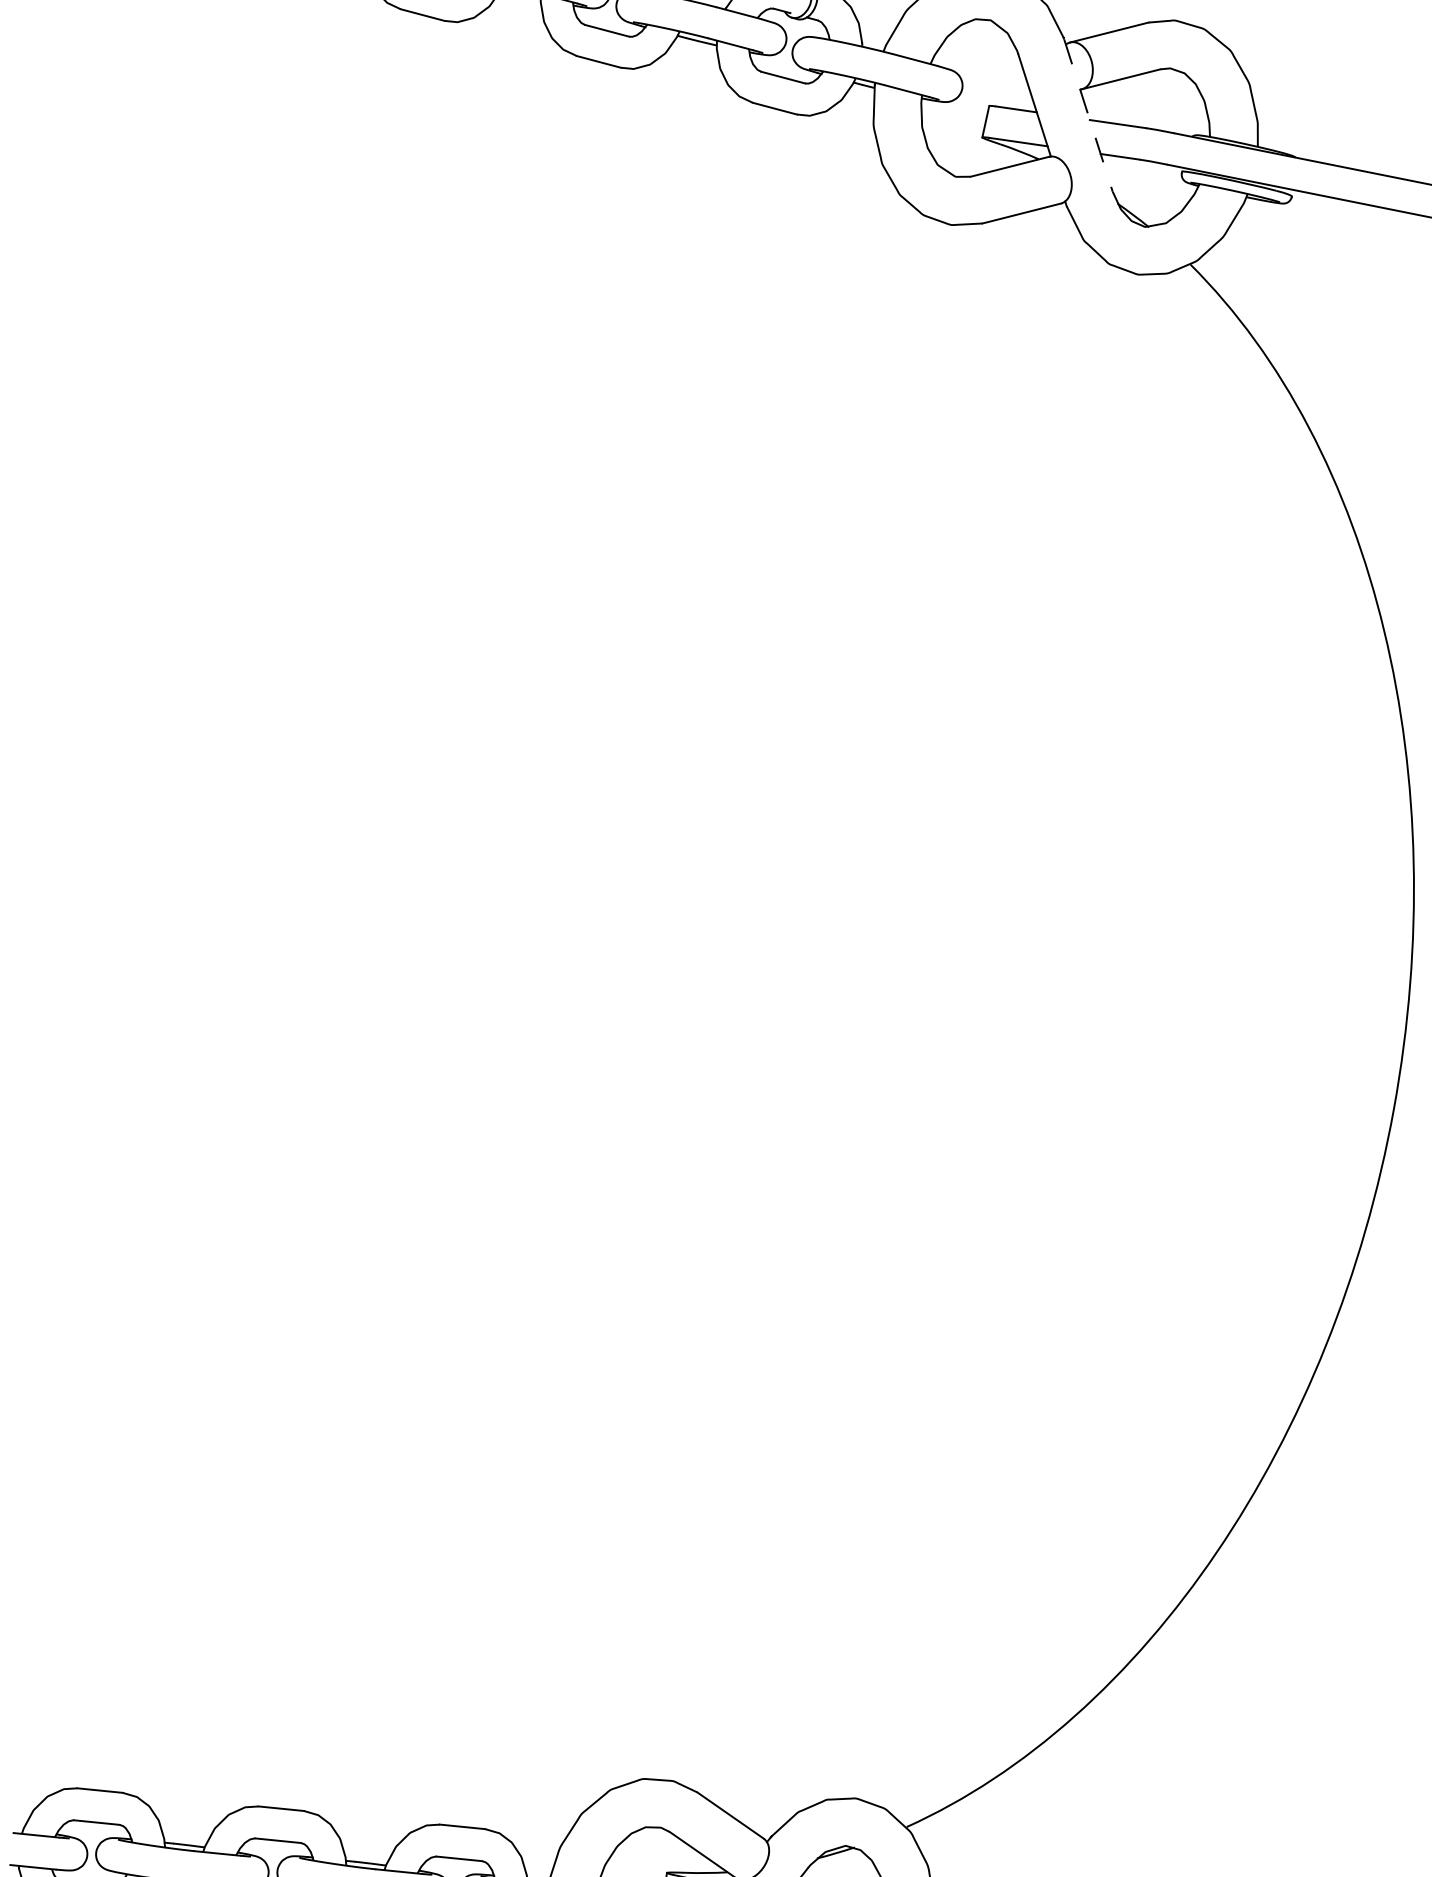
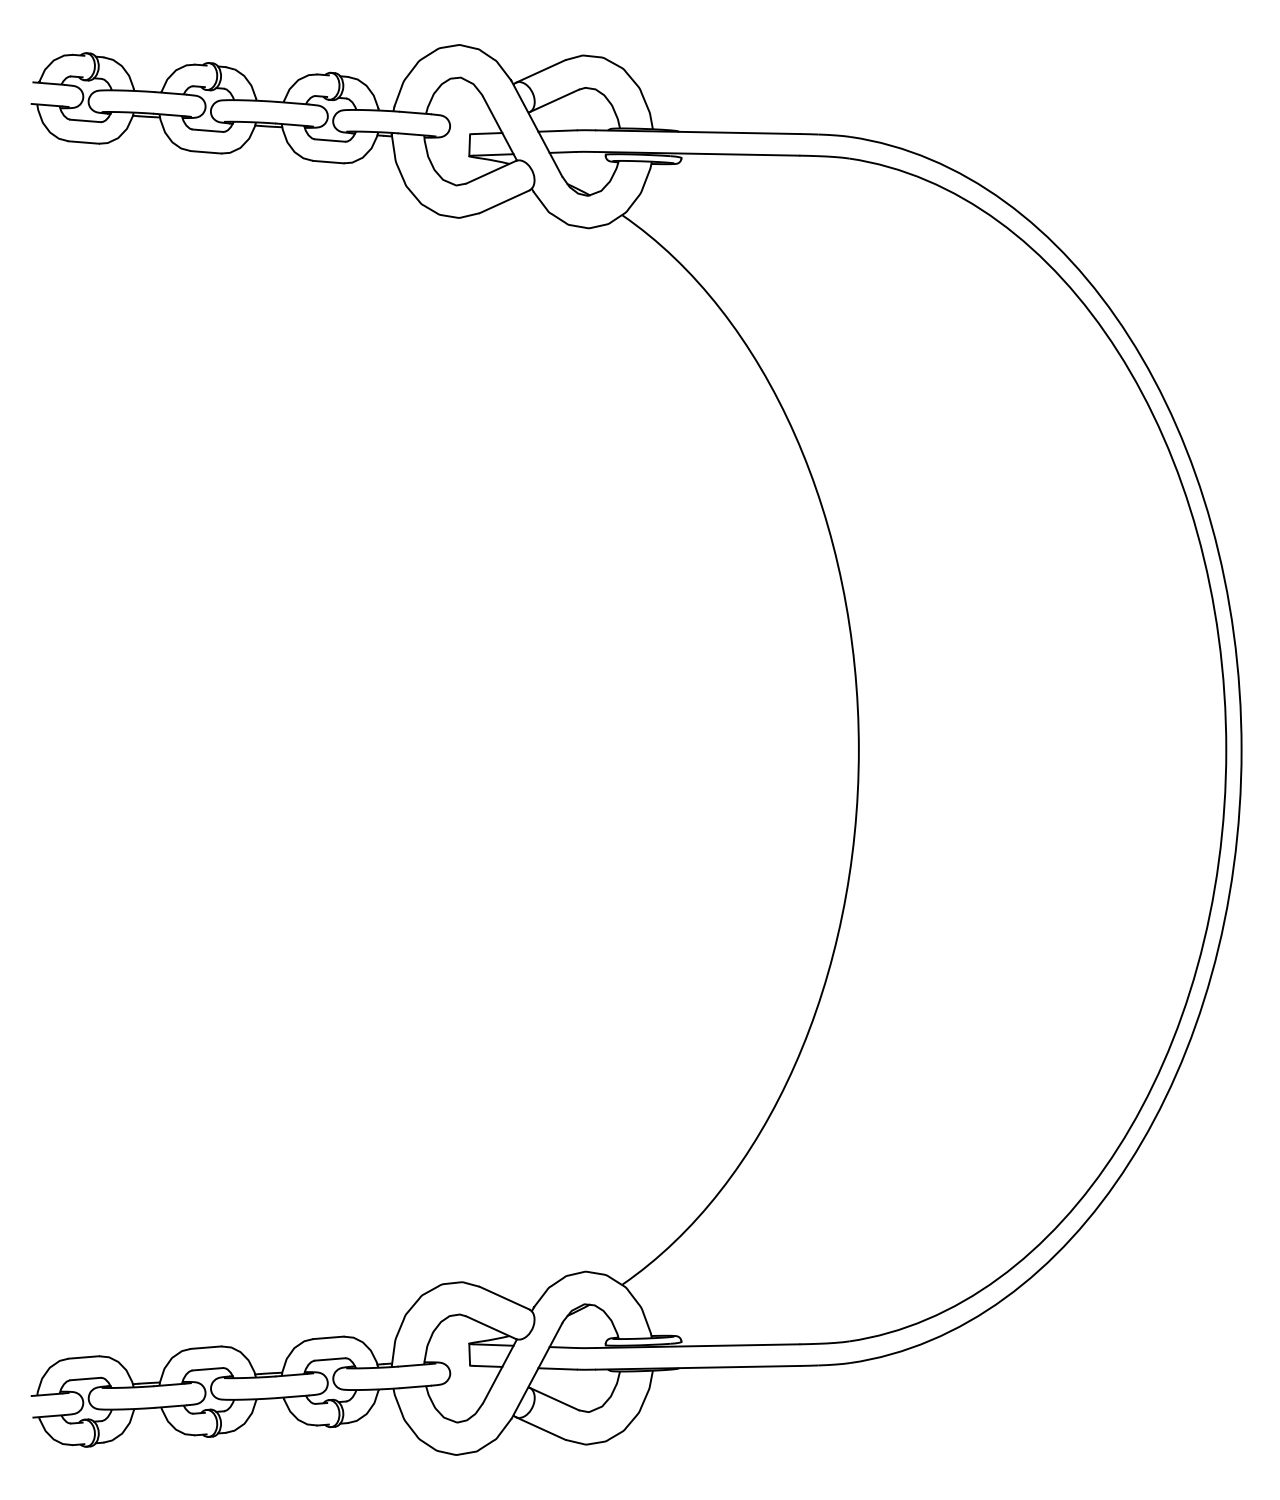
line: (1087, 116) -> (536, 129), dashed -> solid

